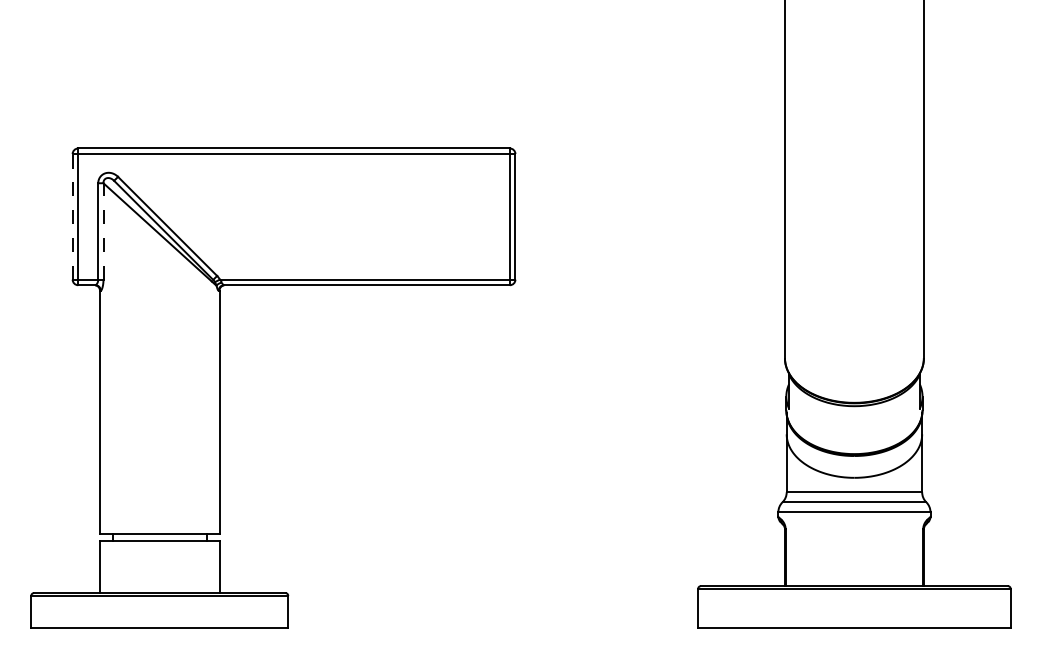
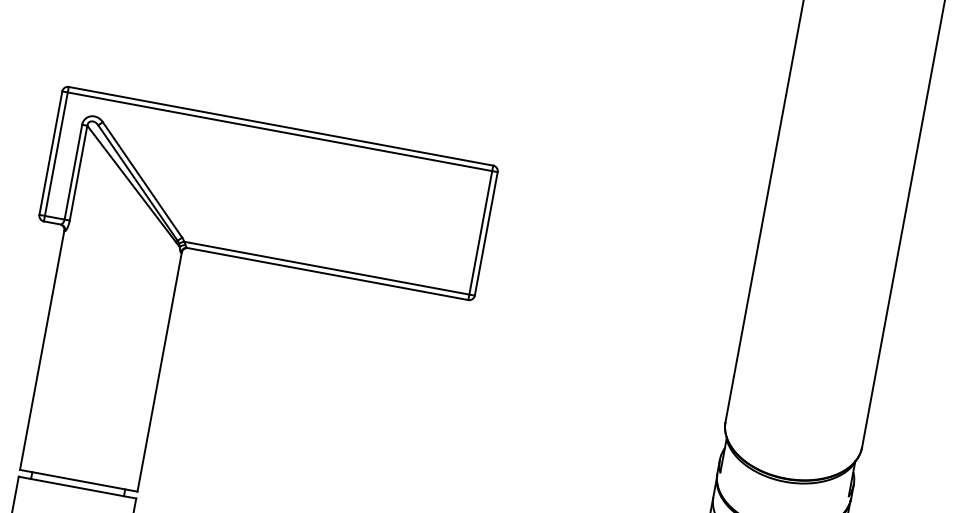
line: (72, 216) -> (50, 152), dashed -> solid
line: (103, 230) -> (78, 172), dashed -> solid

